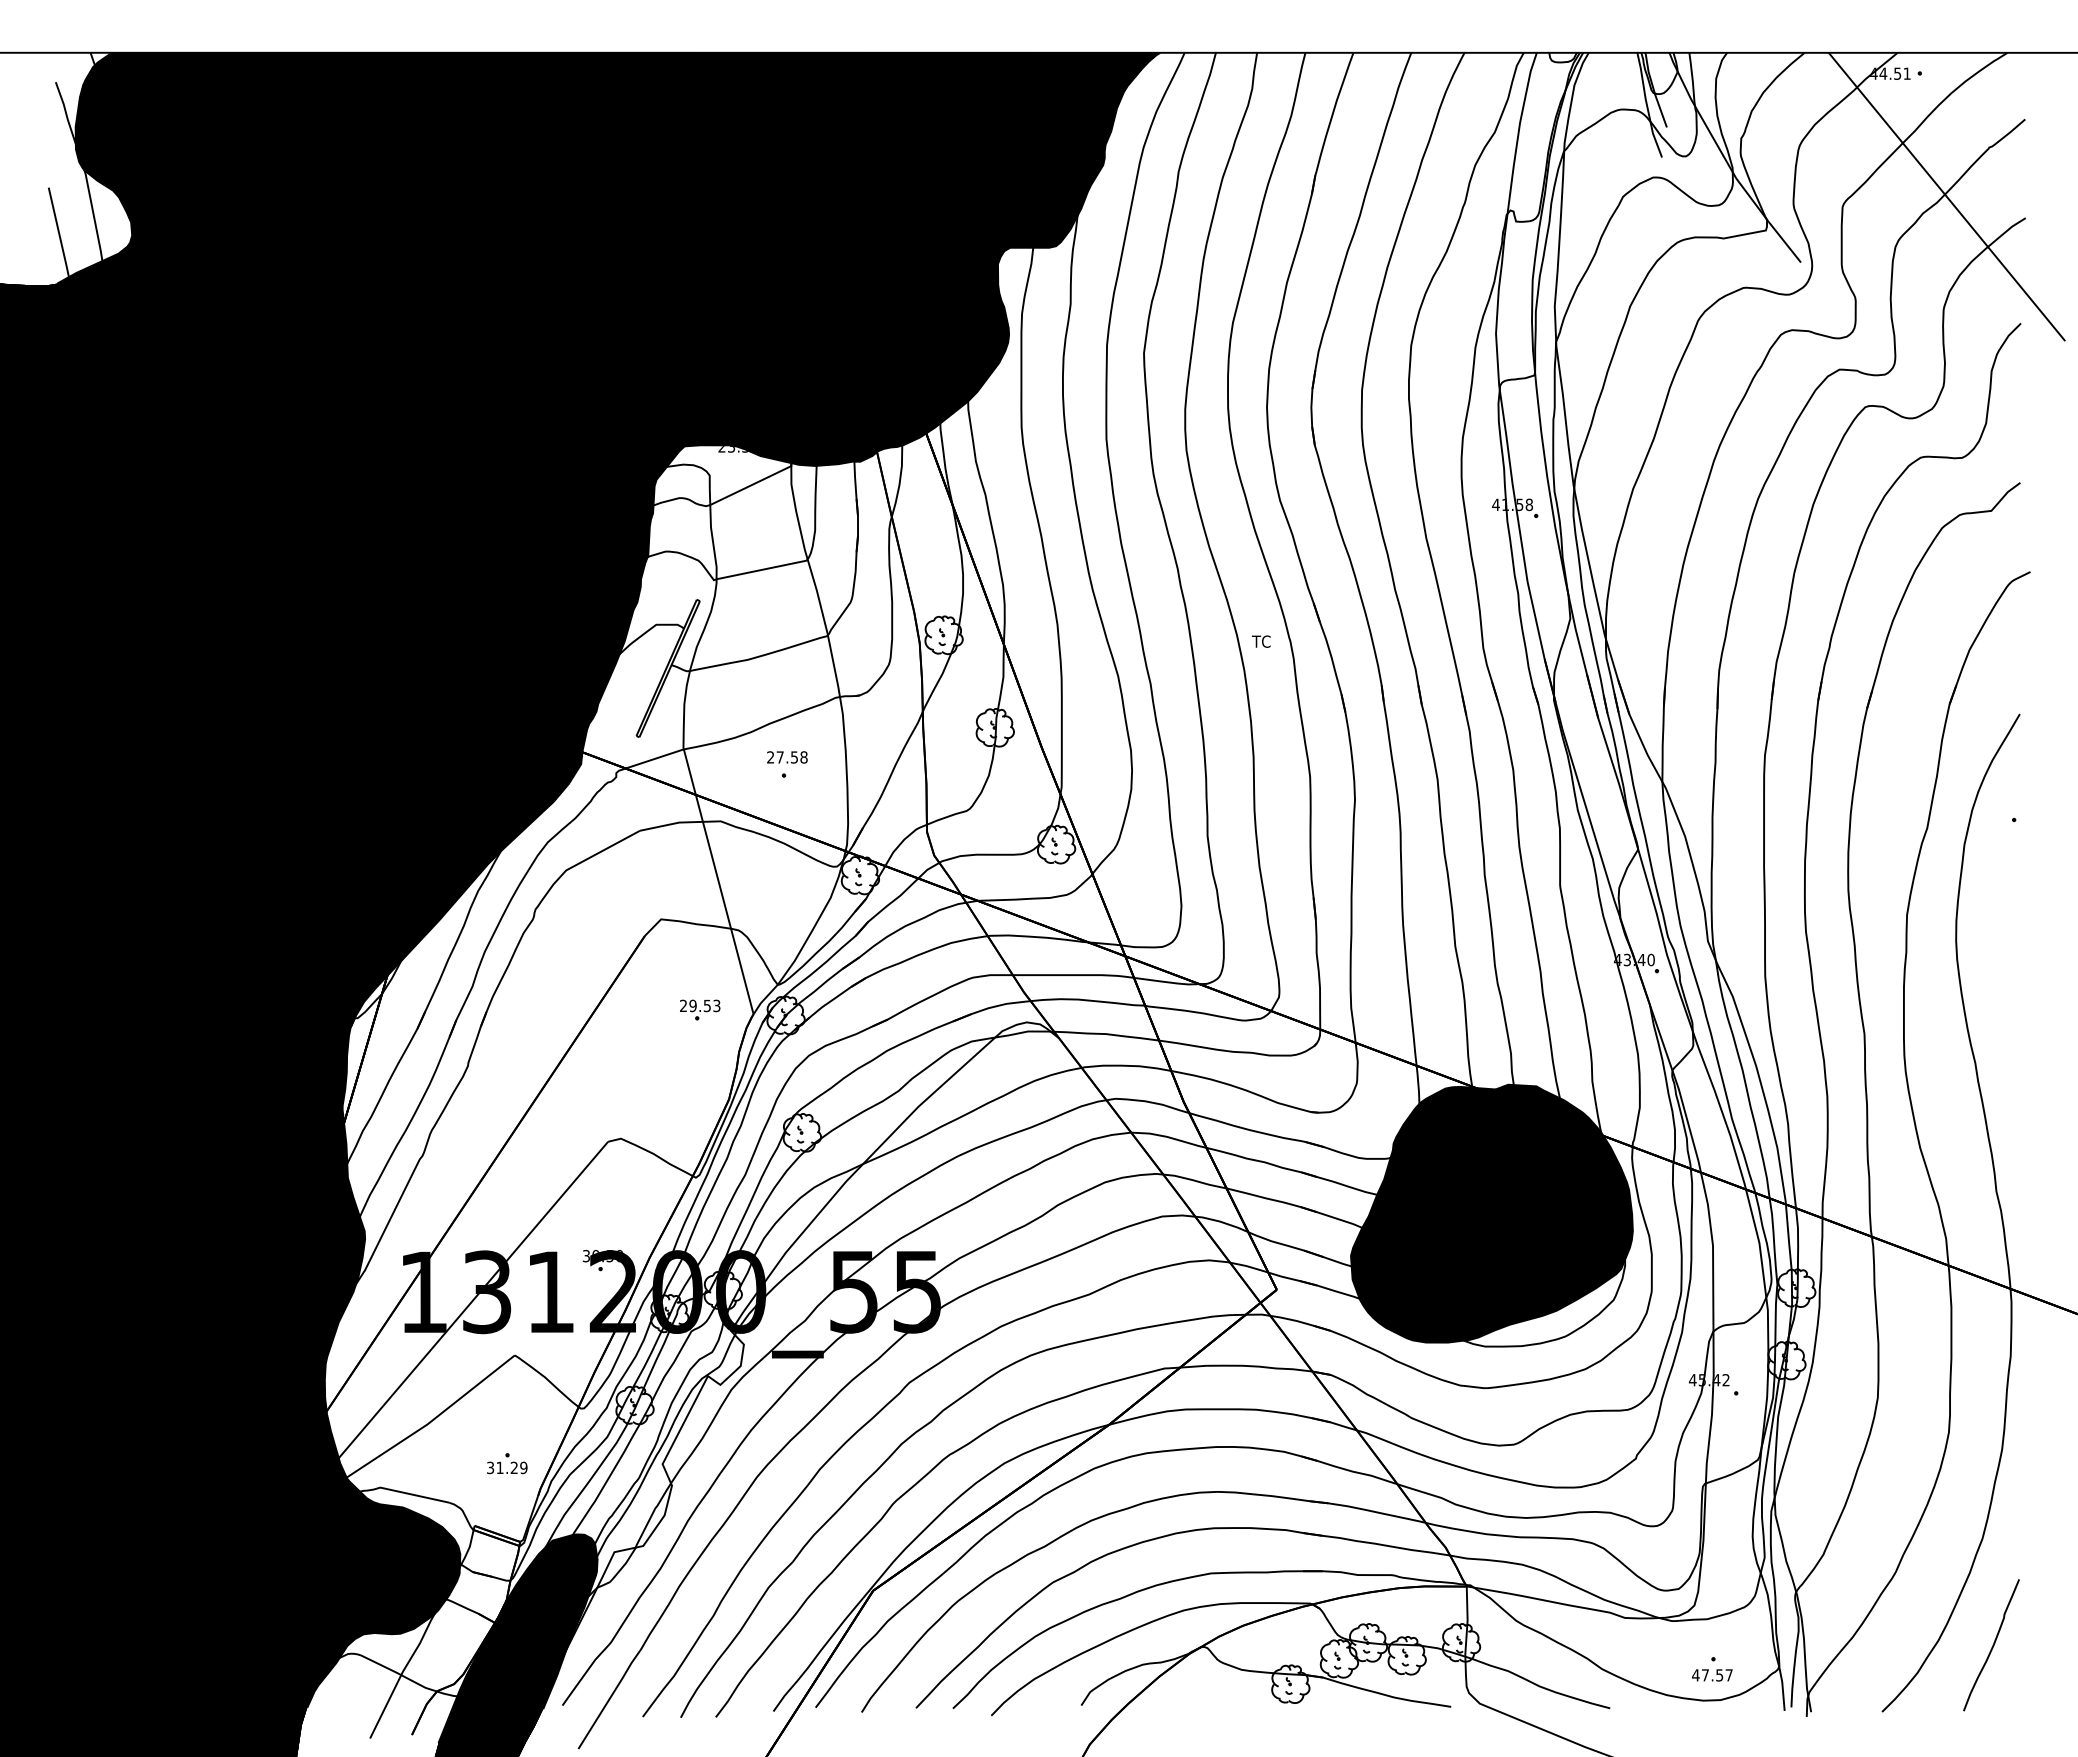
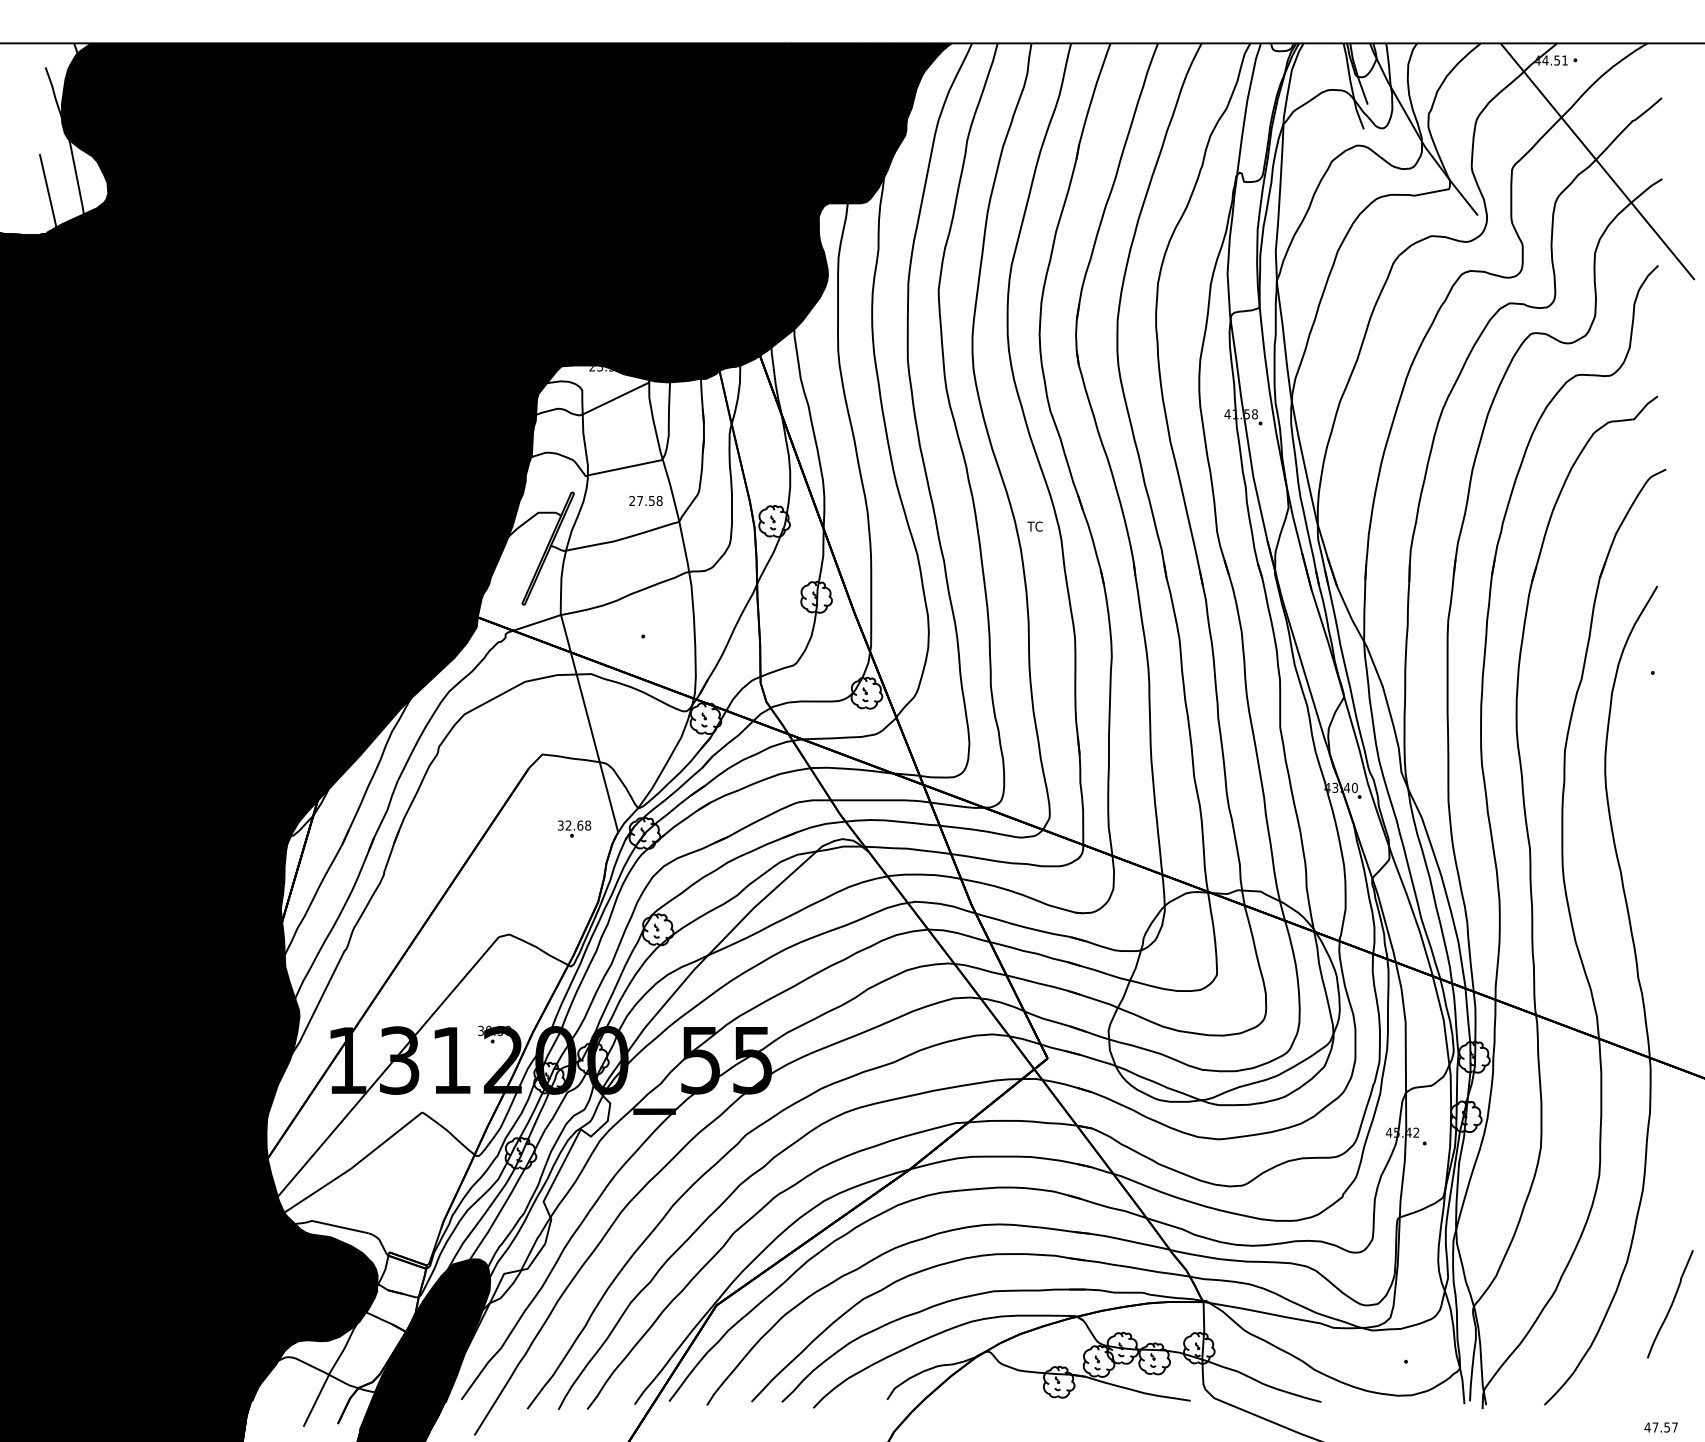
text: (787, 757) -> (646, 501), moved
text: (700, 1005) -> (574, 825), 29.53 -> 32.68
fill: (1491, 1213) -> (1223, 995), removed
part: (507, 1463) -> (416, 1201), removed
curve: (1992, 1645) -> (1671, 1304), moved
text: (1712, 1675) -> (1661, 1427), moved

